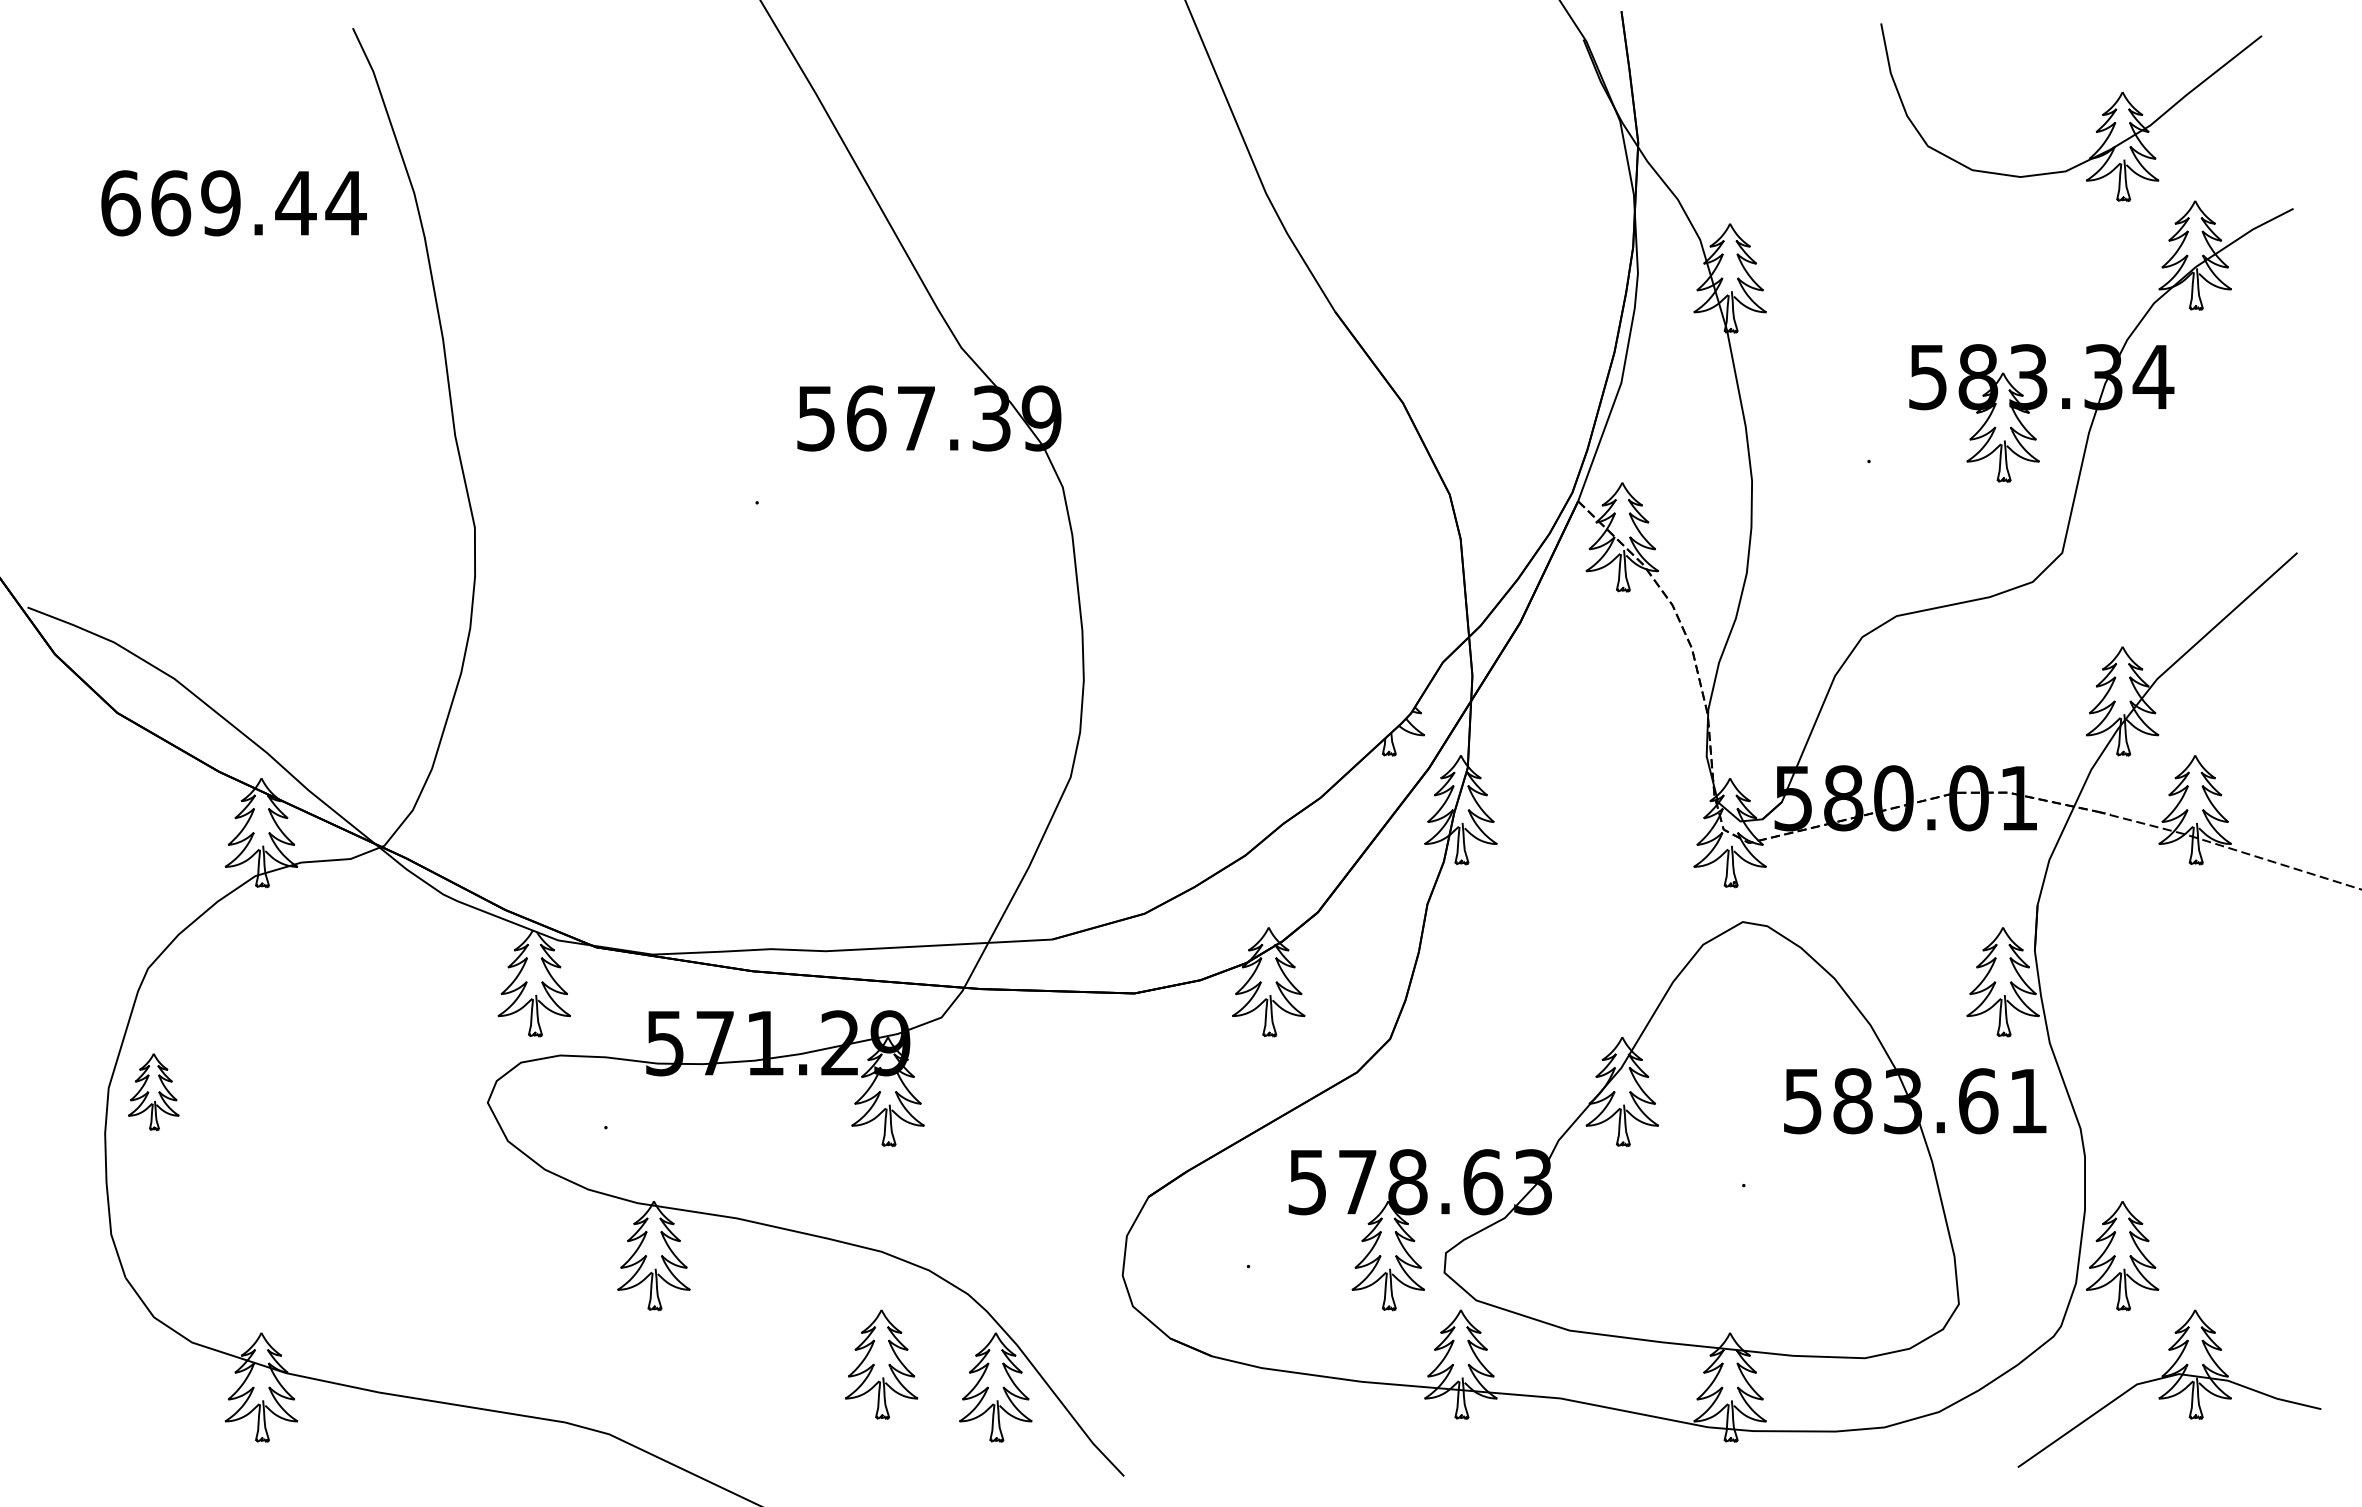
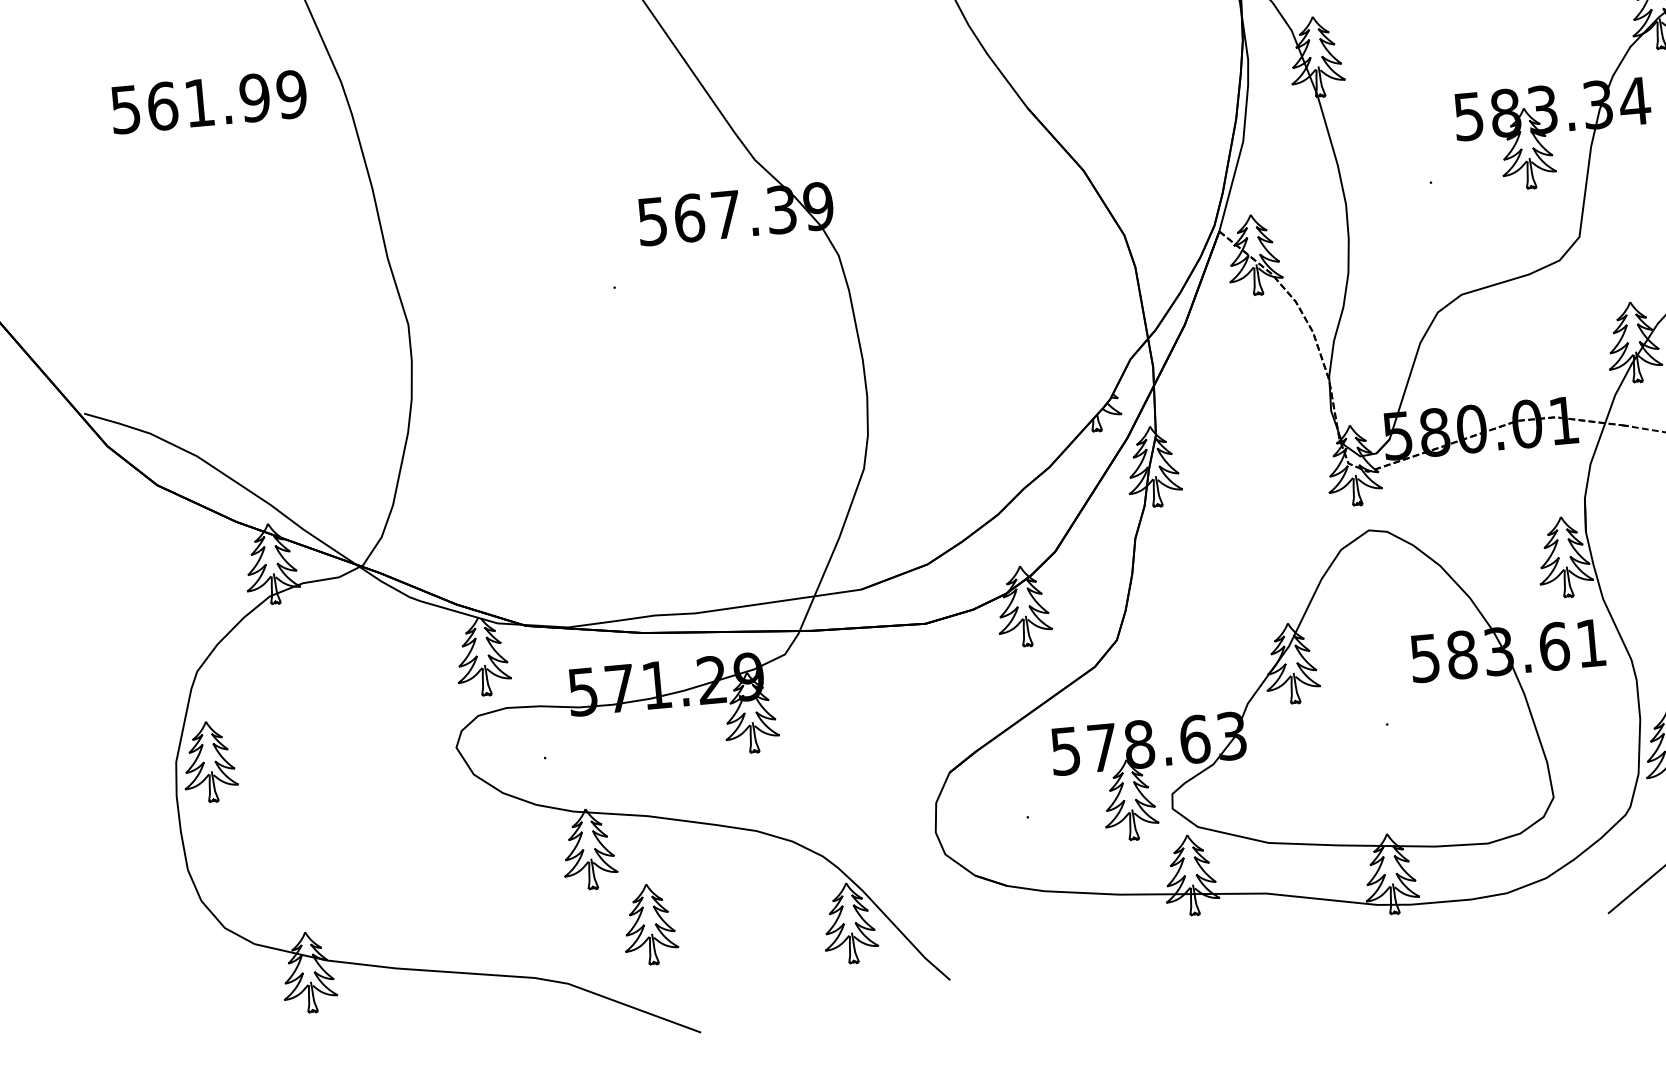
text: (233, 203) -> (208, 102), 669.44 -> 561.99
part: (153, 1092) -> (209, 762), size x1.43
part: (881, 1364) -> (649, 924), moved

